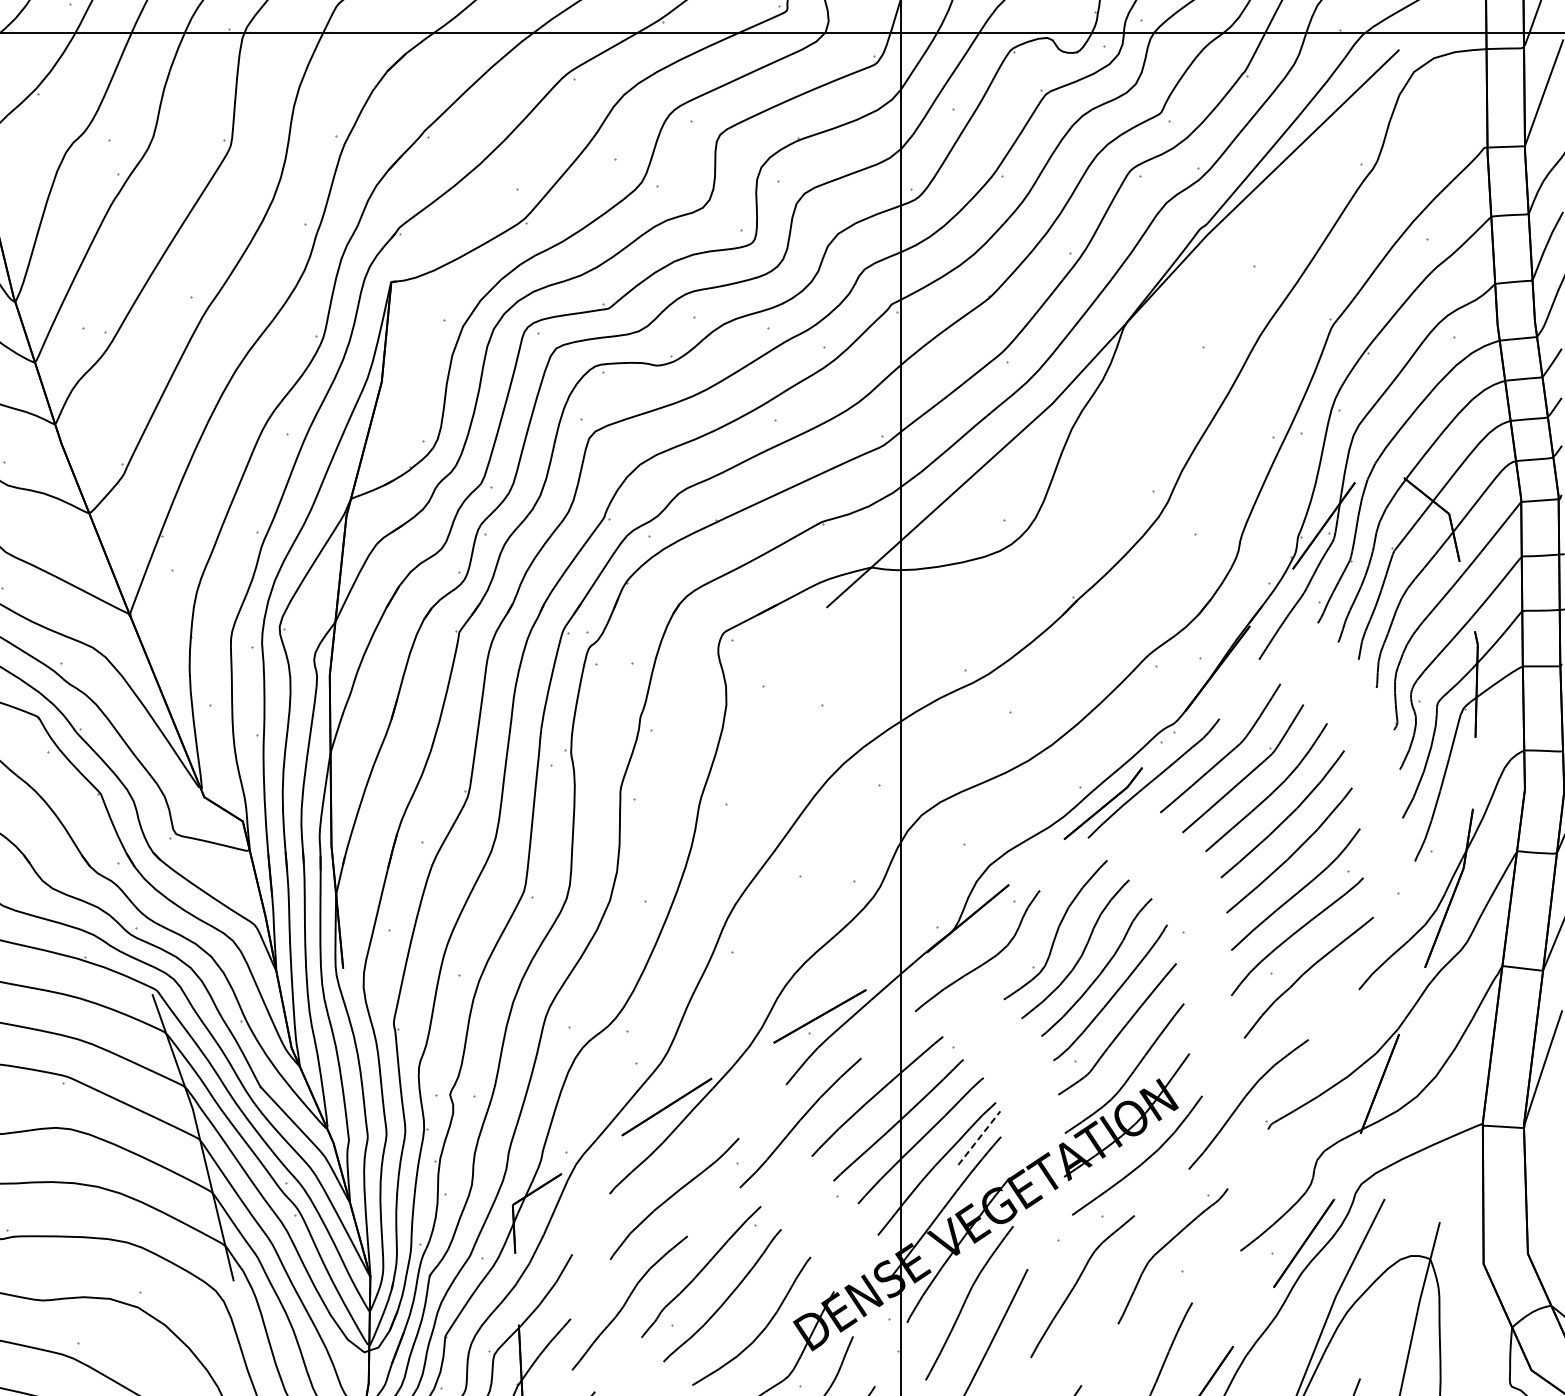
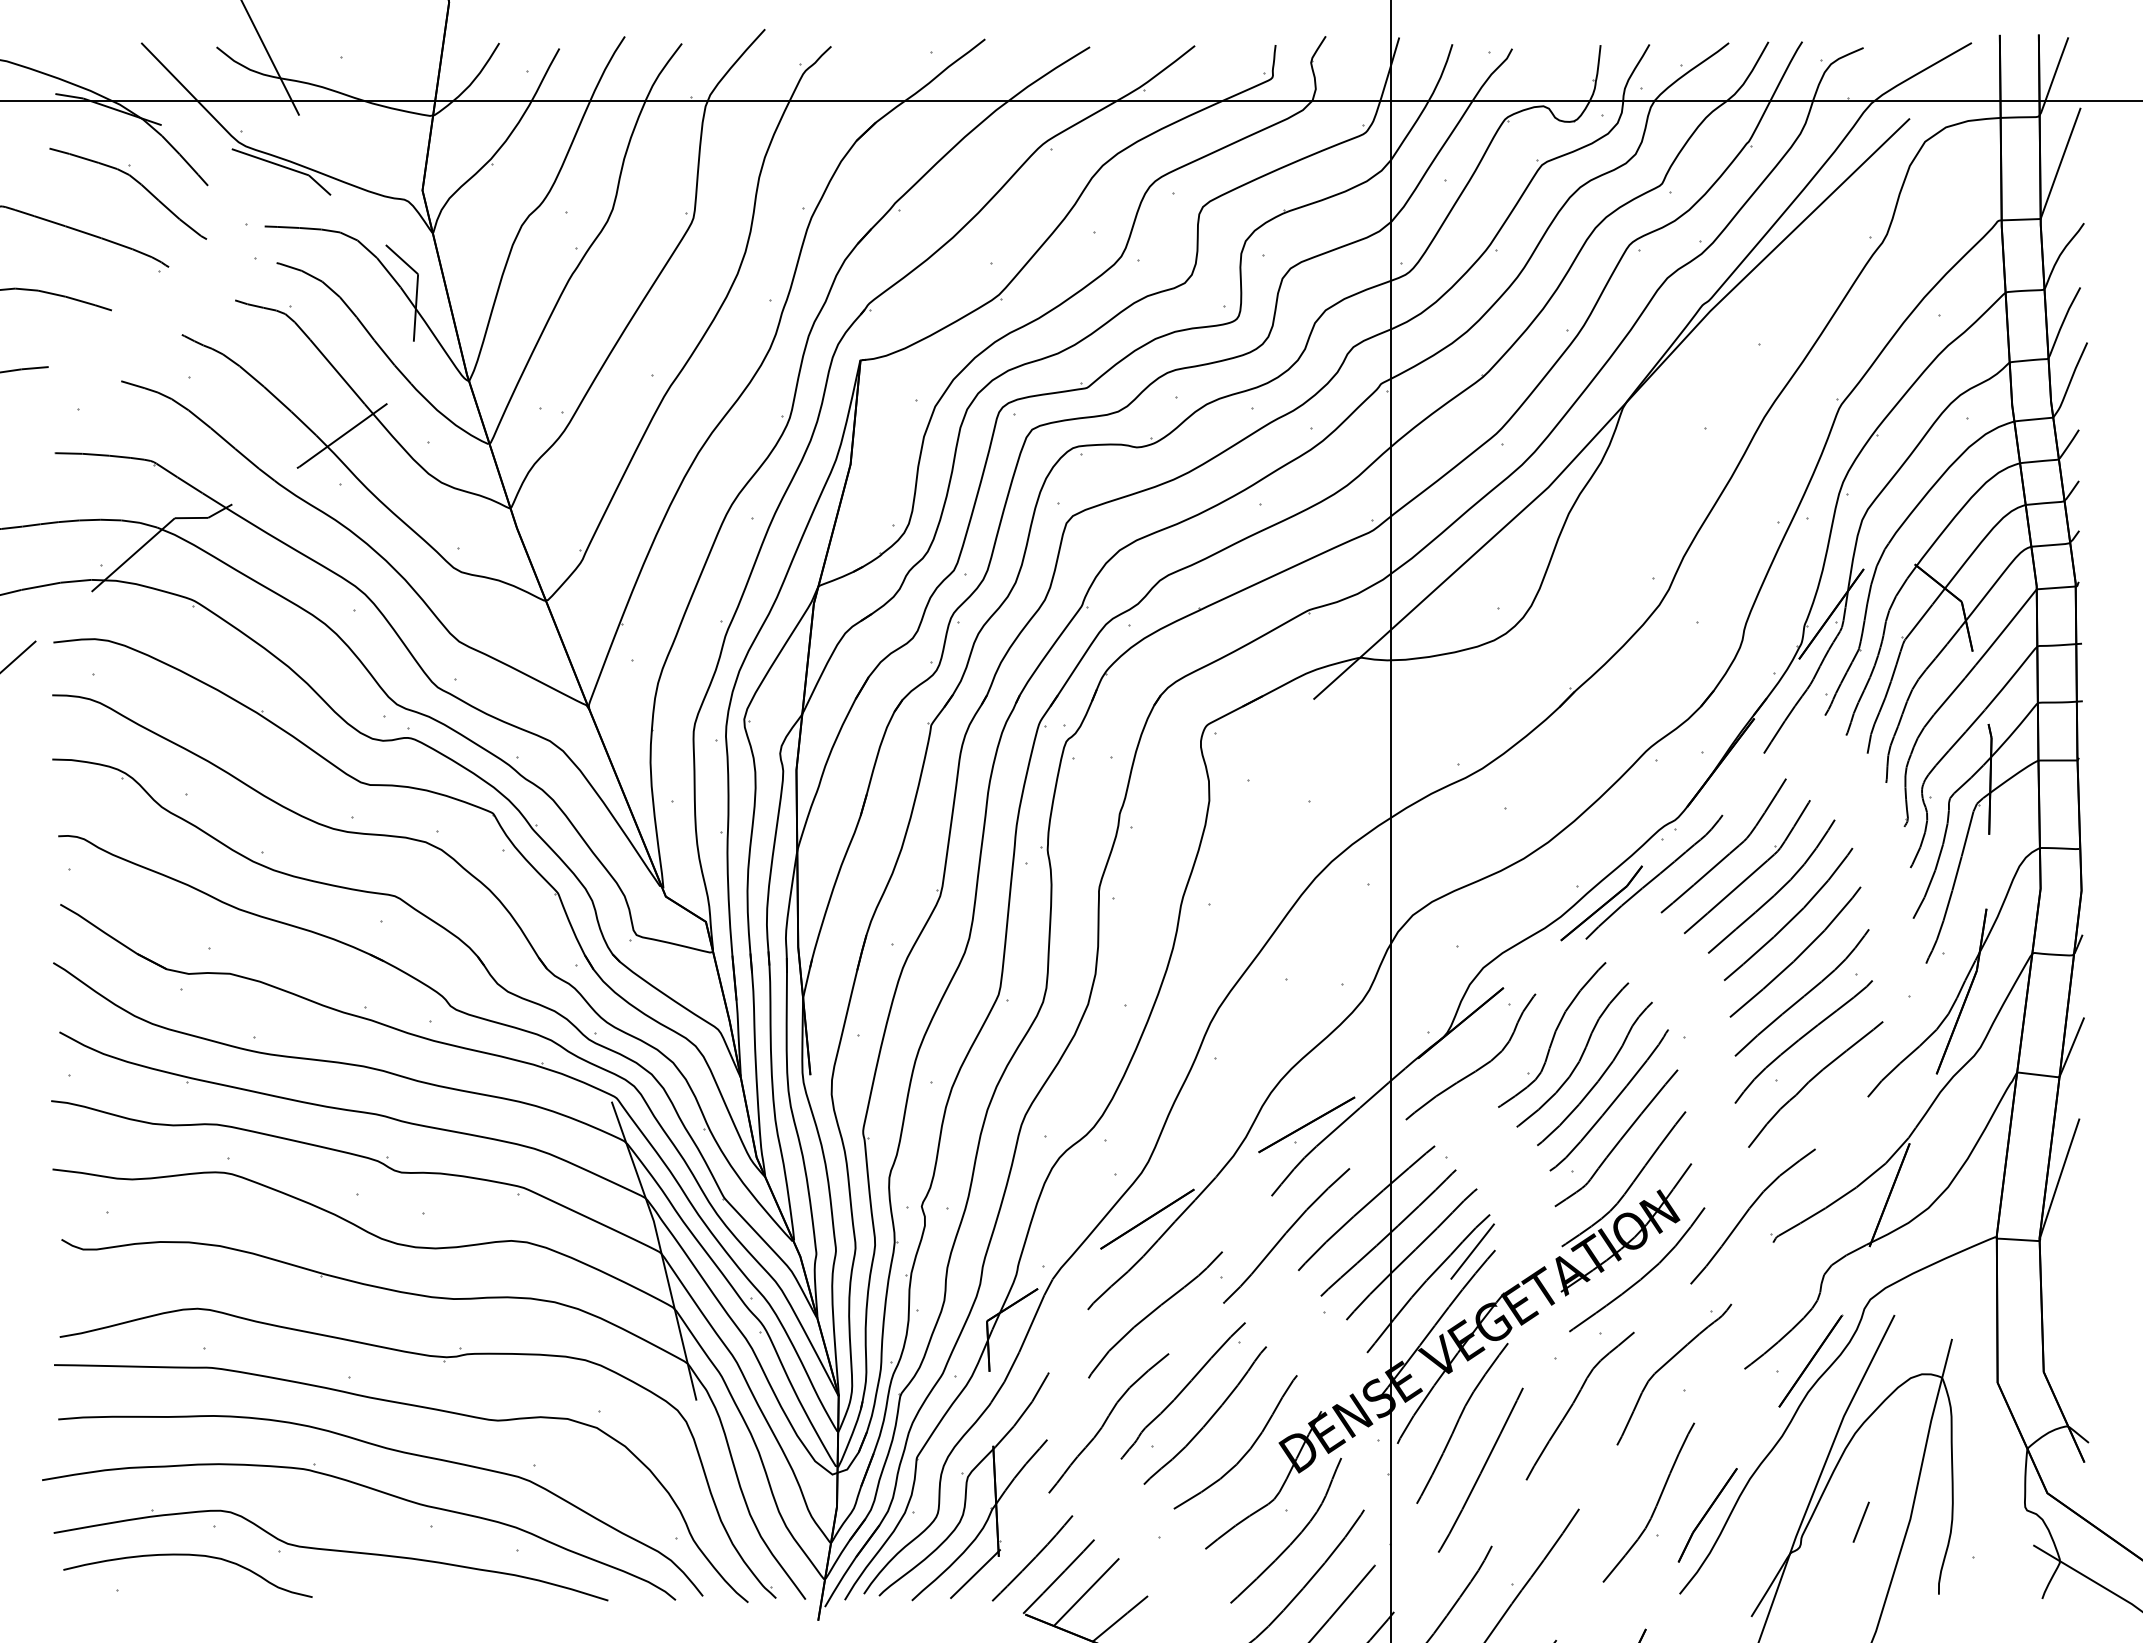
line: (979, 1138) -> (1472, 1251), dashed -> solid

